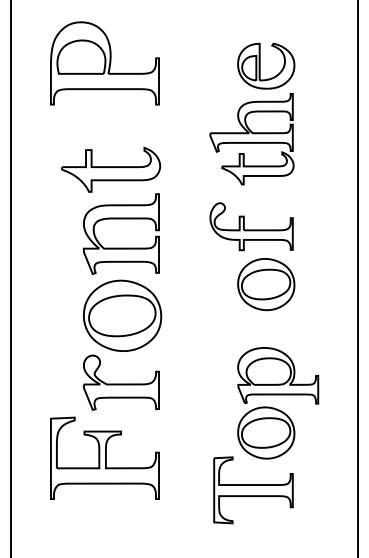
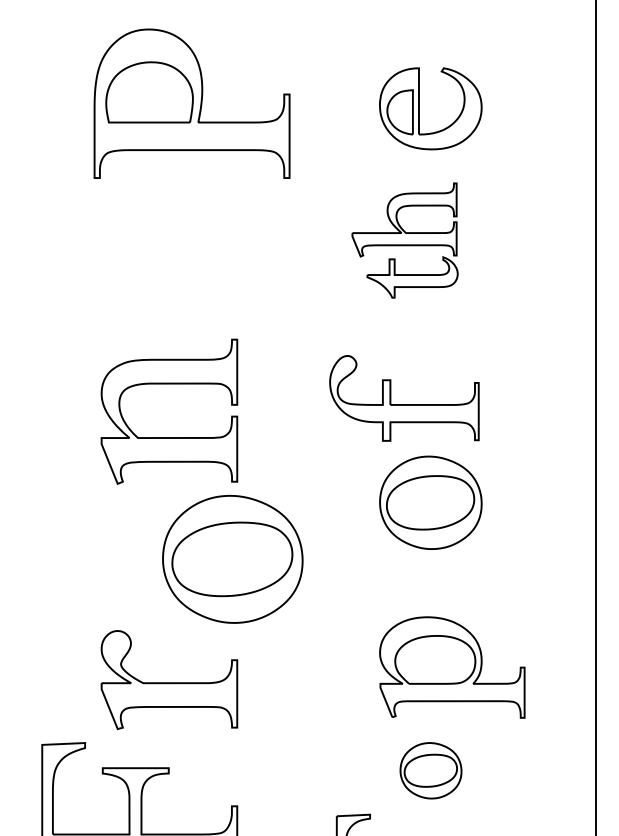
part: (104, 63) -> (191, 103), moved
part: (251, 139) -> (404, 241), size x0.7
part: (111, 169) -> (151, 295), removed
part: (122, 315) -> (232, 558), moved
part: (266, 432) -> (431, 769), size x0.6

